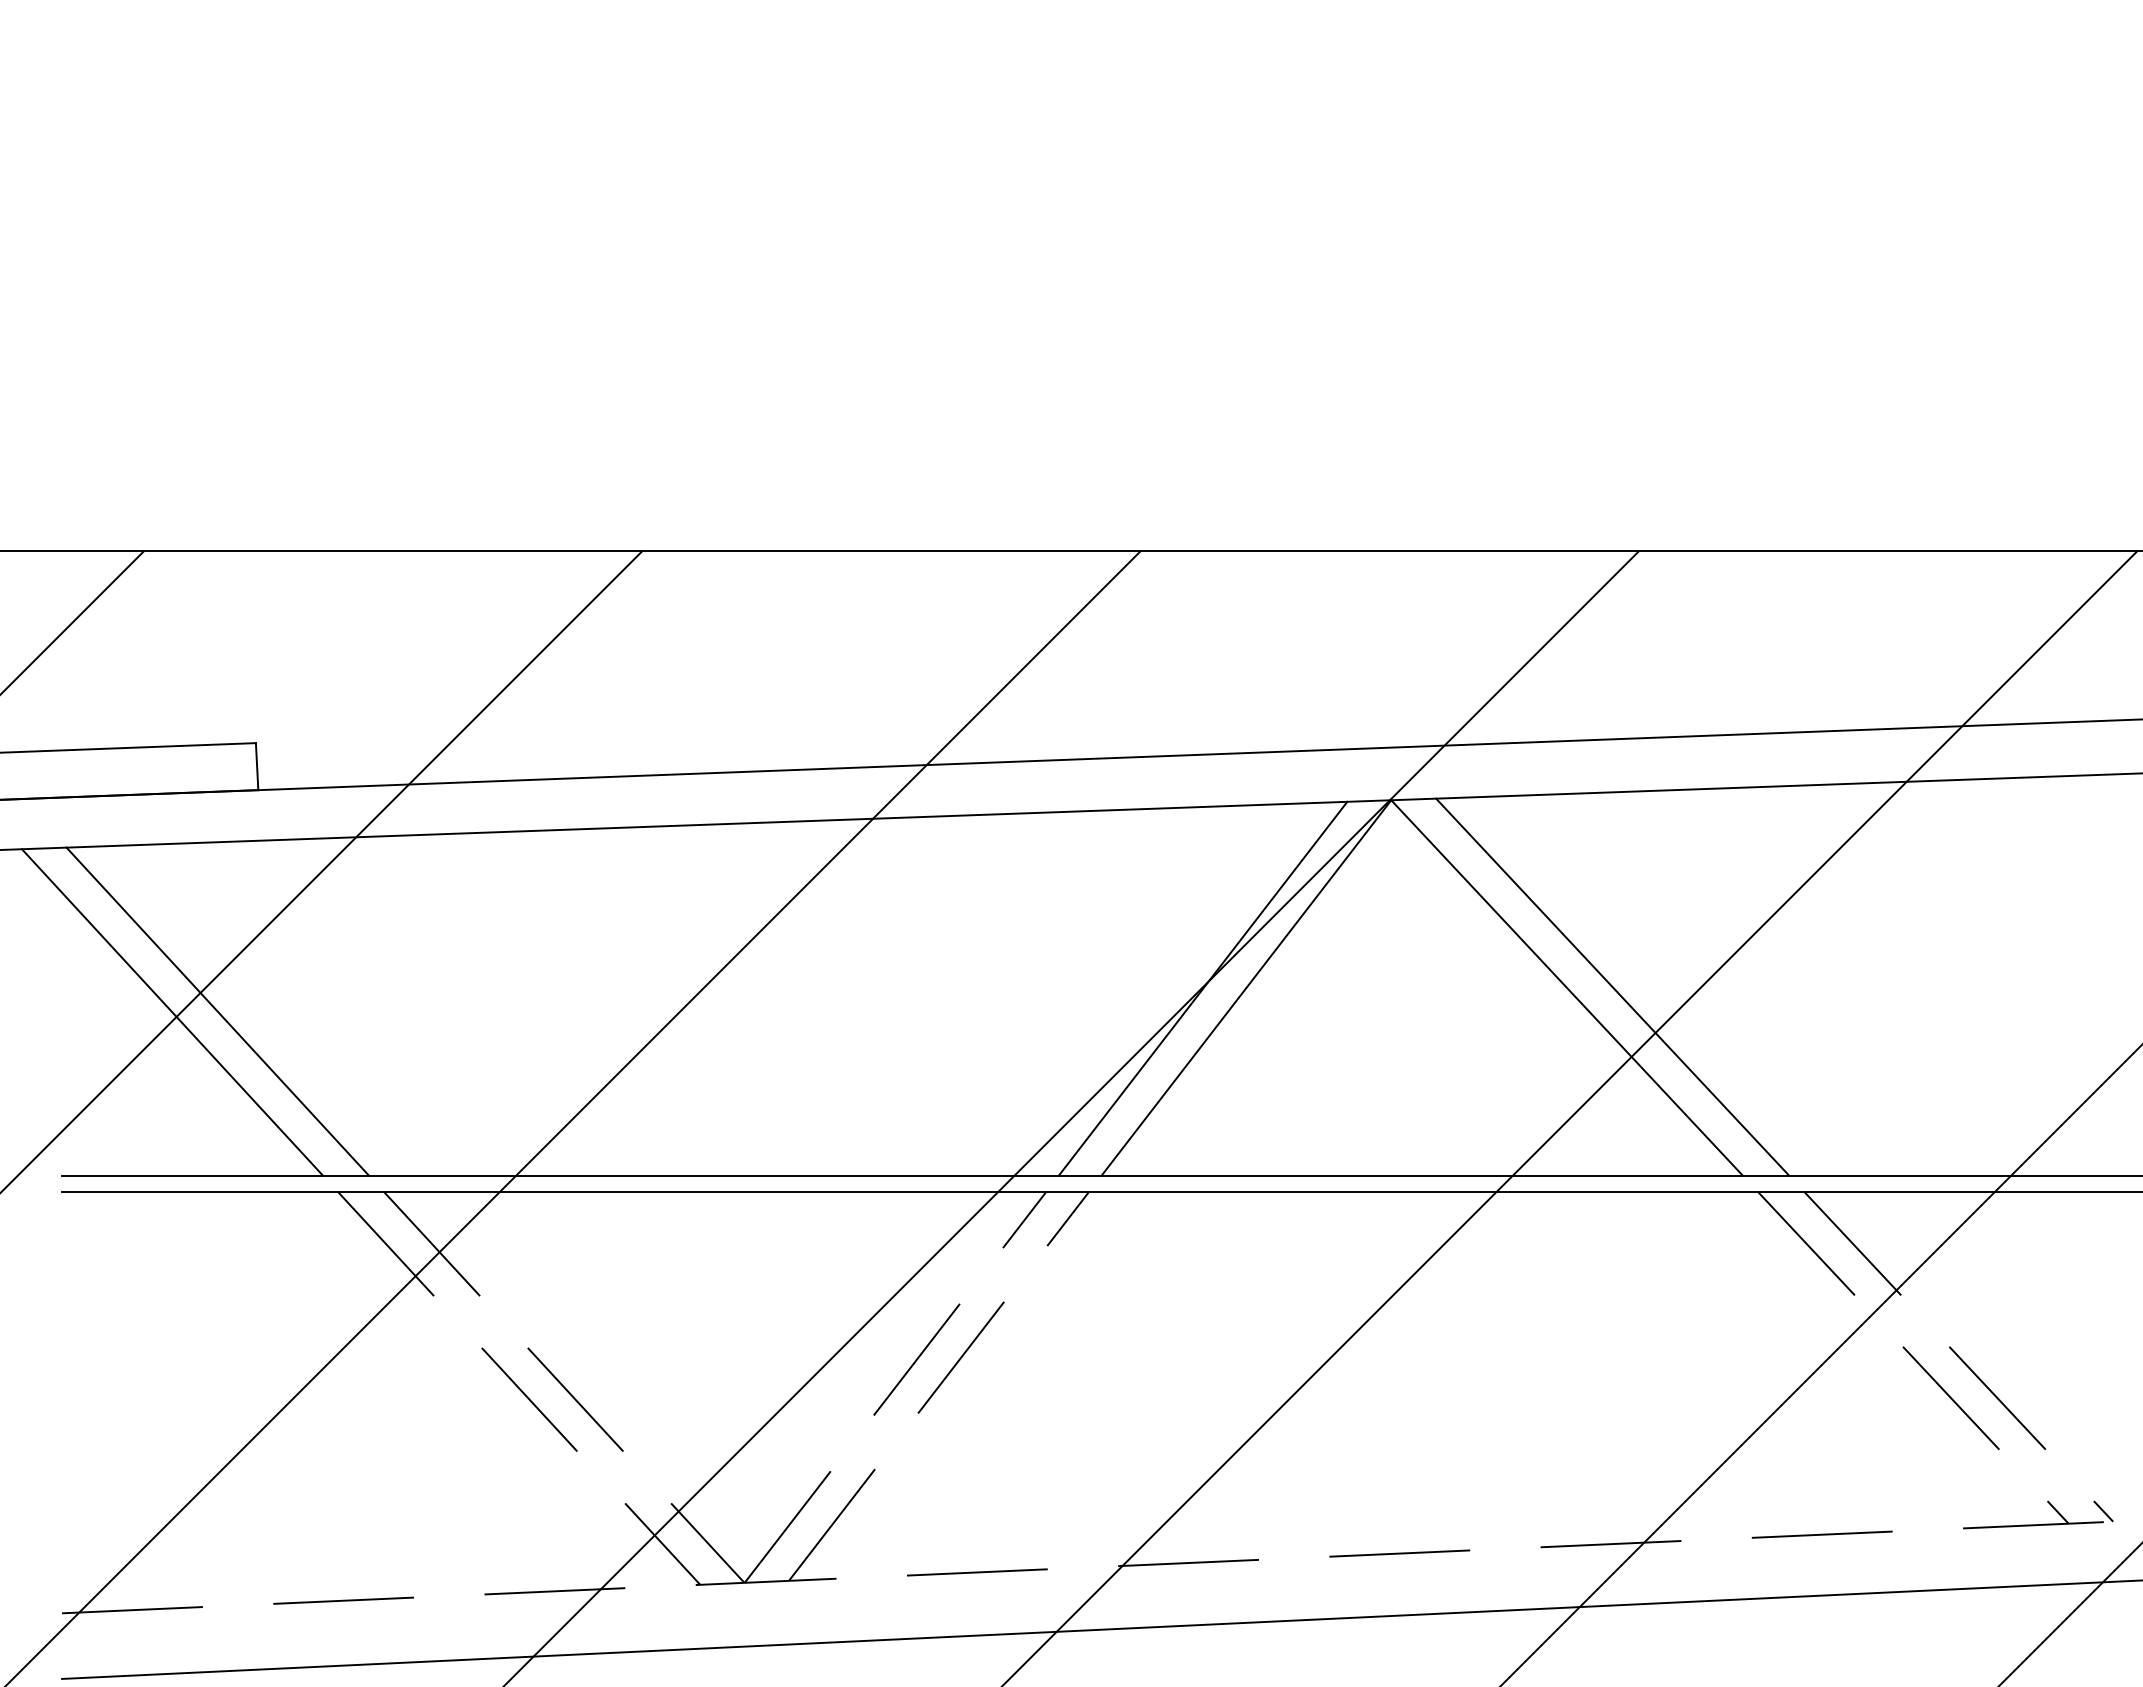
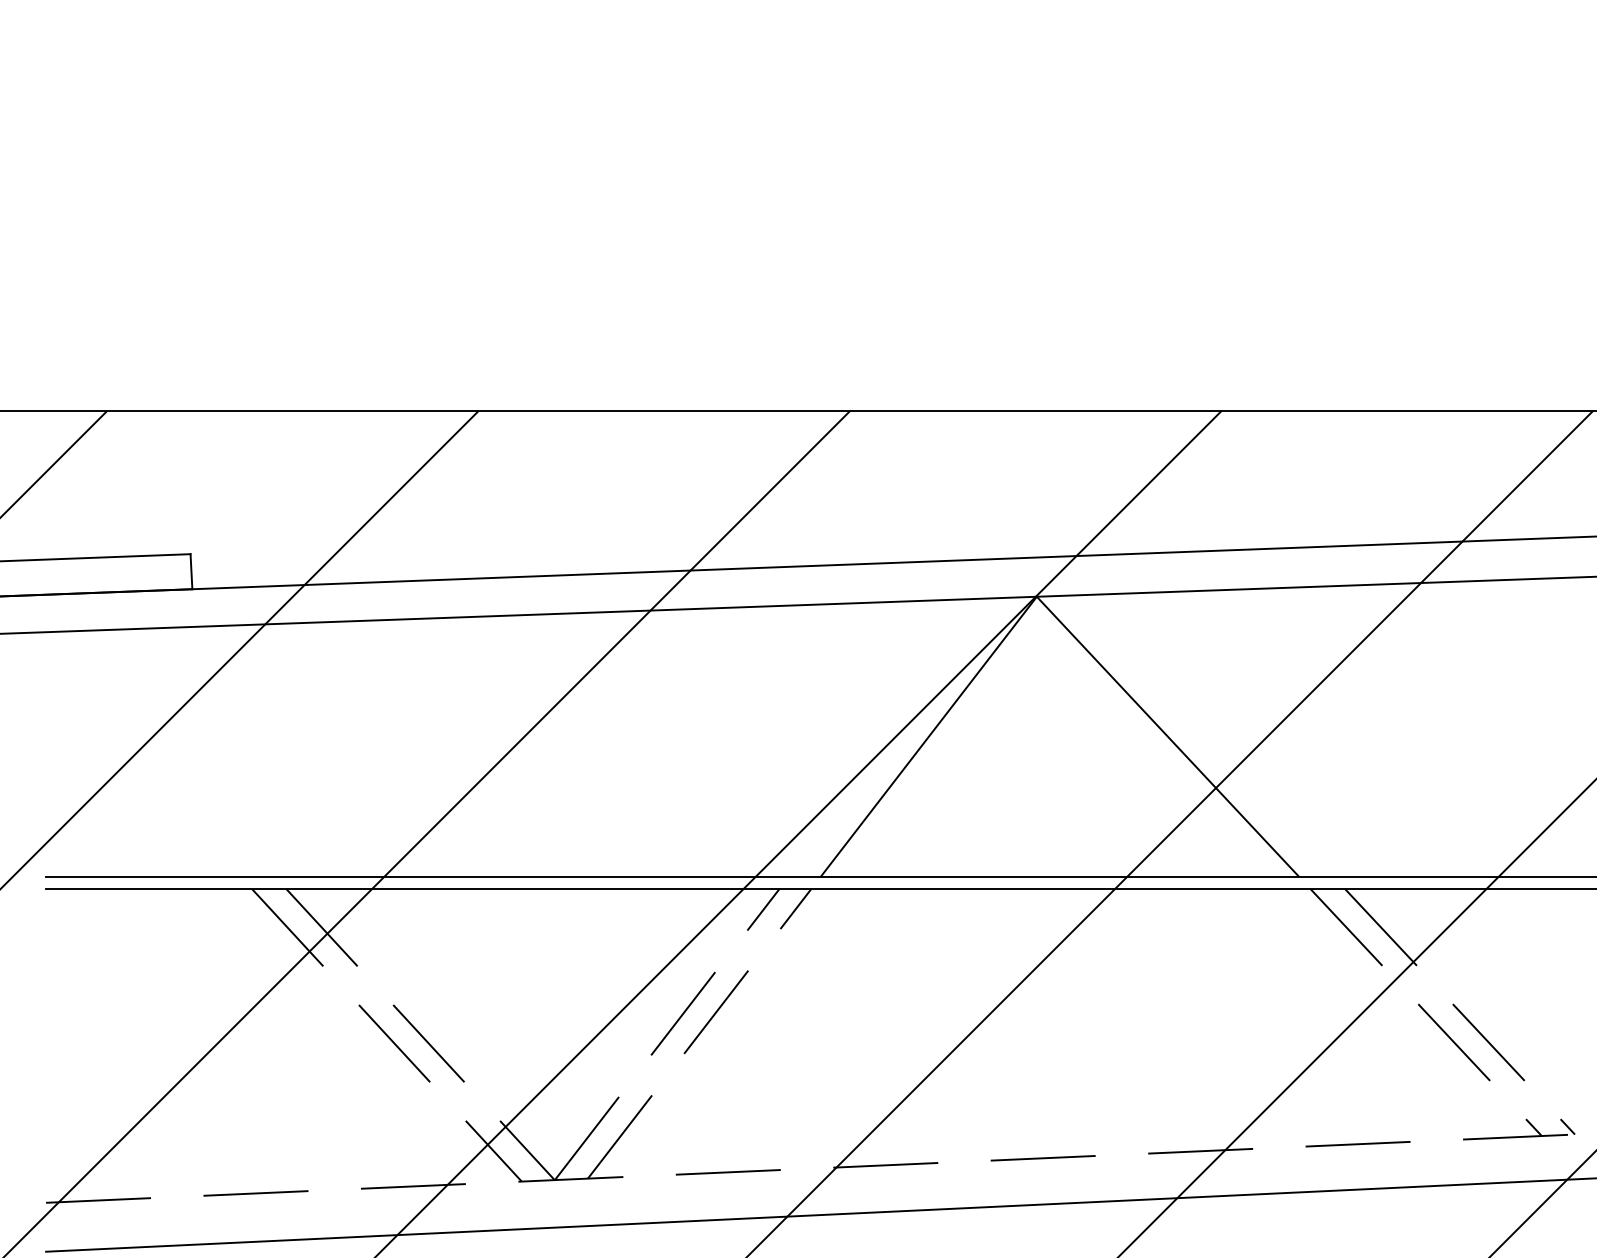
line: (1612, 986) -> (1201, 735), removed
line: (1202, 988) -> (896, 737), removed
line: (217, 1011) -> (161, 754), removed
line: (171, 1012) -> (127, 754), removed

